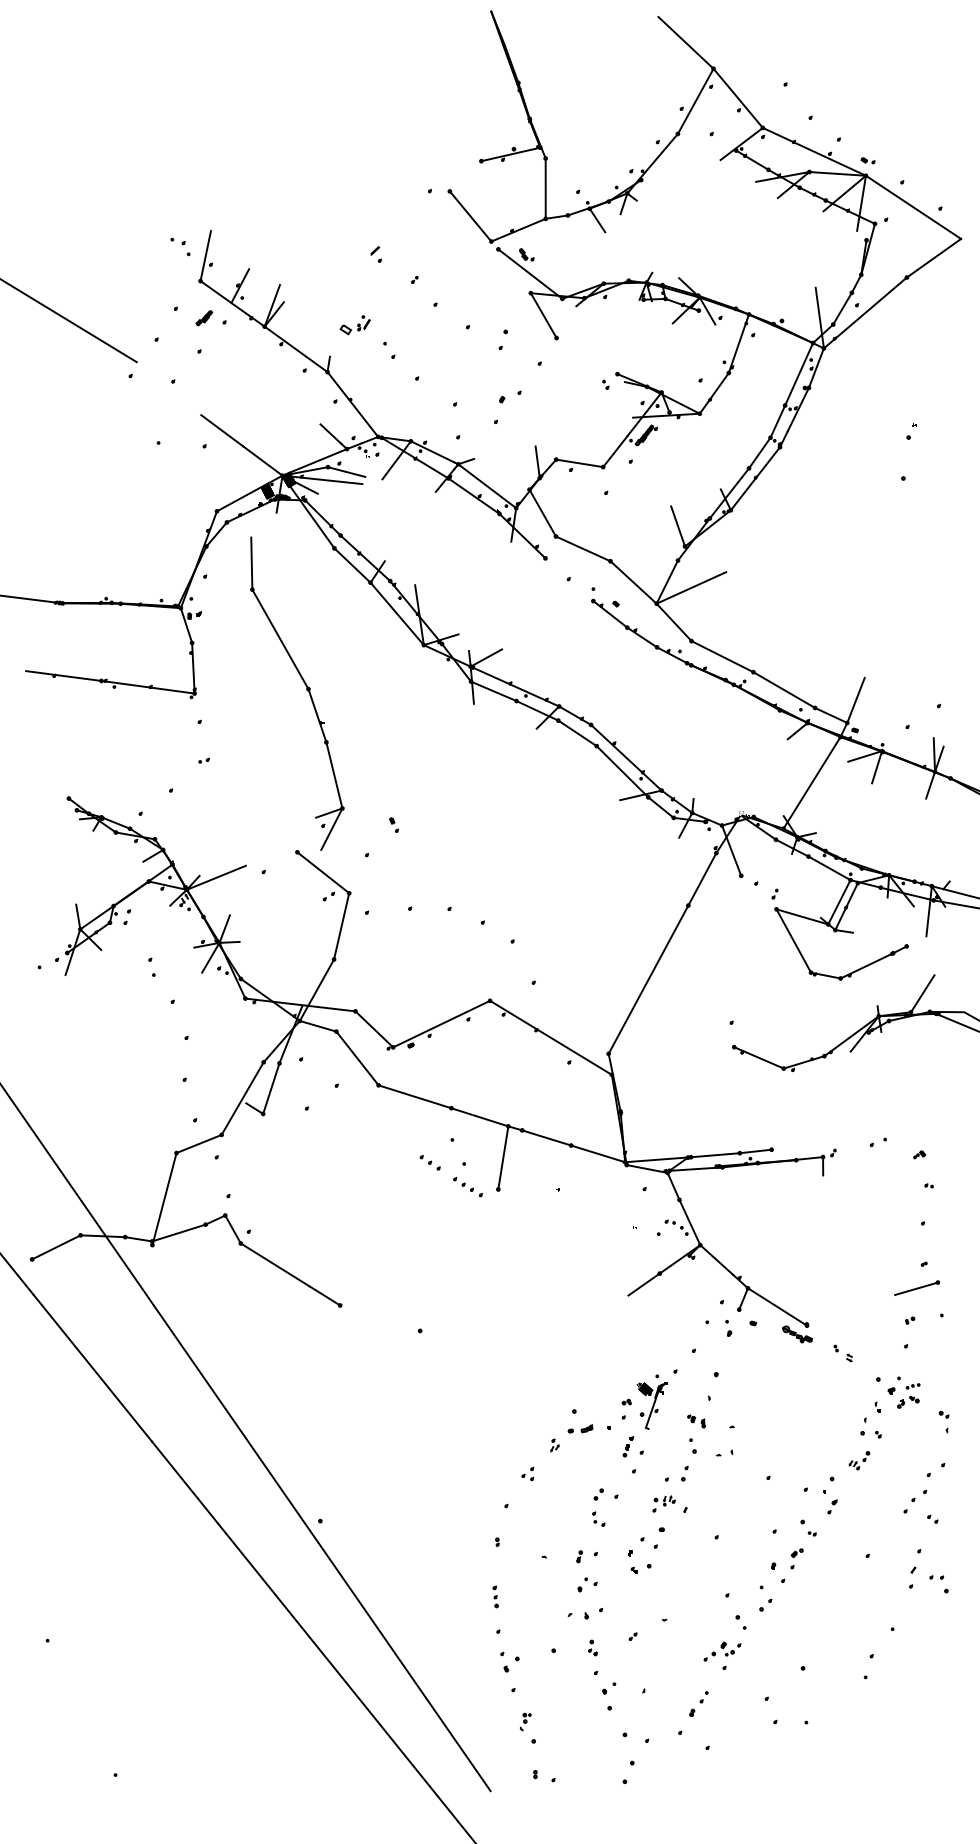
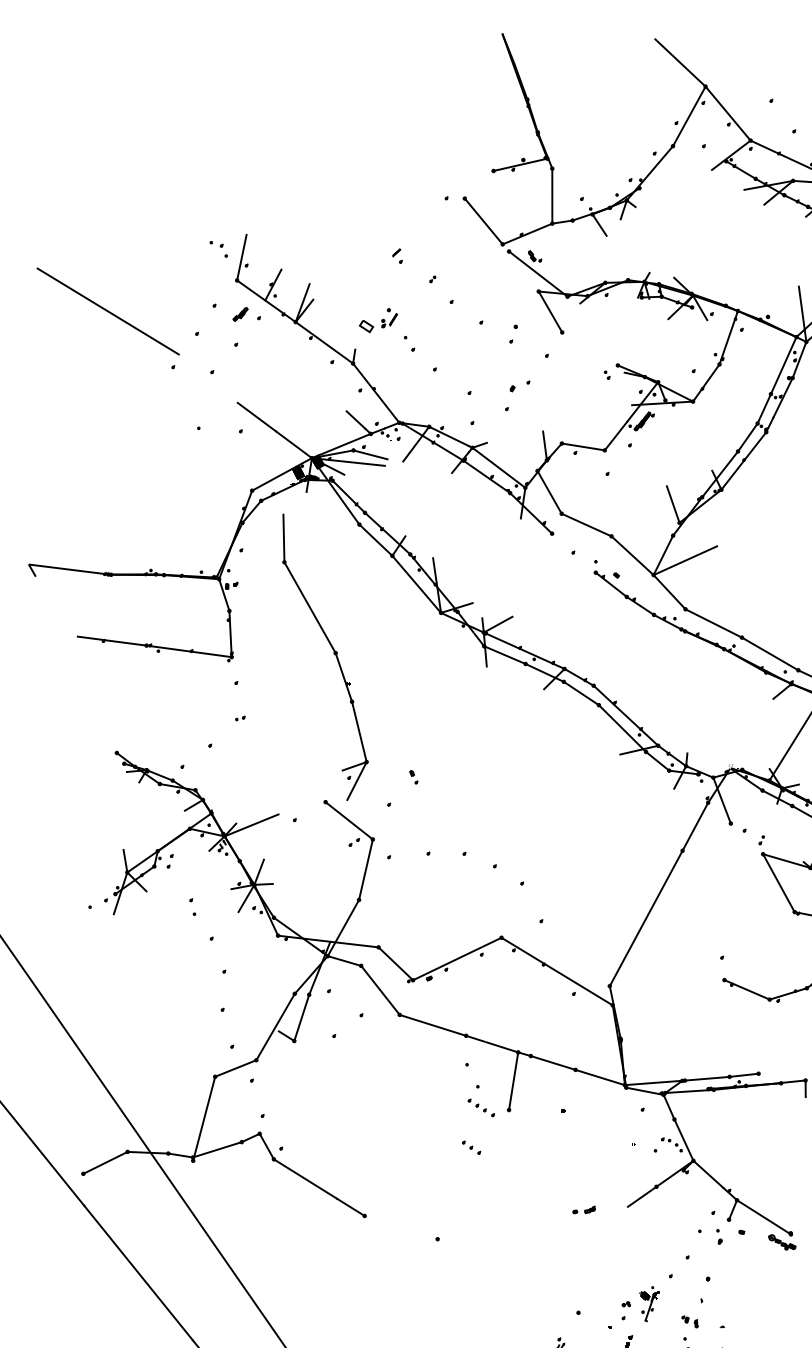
part: (354, 325) -> (377, 321), size x1.4
part: (429, 1162) -> (470, 1147), moved
part: (651, 1401) -> (648, 1303), size x0.7
part: (580, 1428) -> (584, 1209), moved

